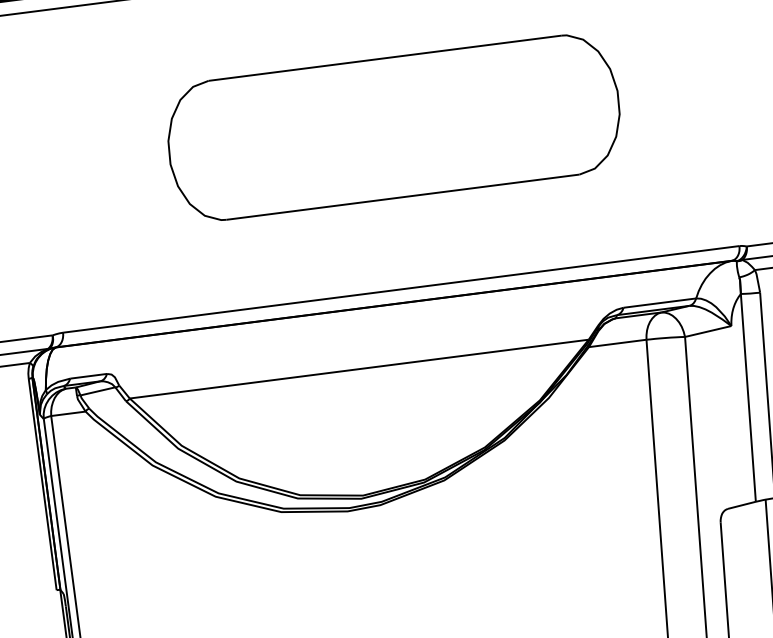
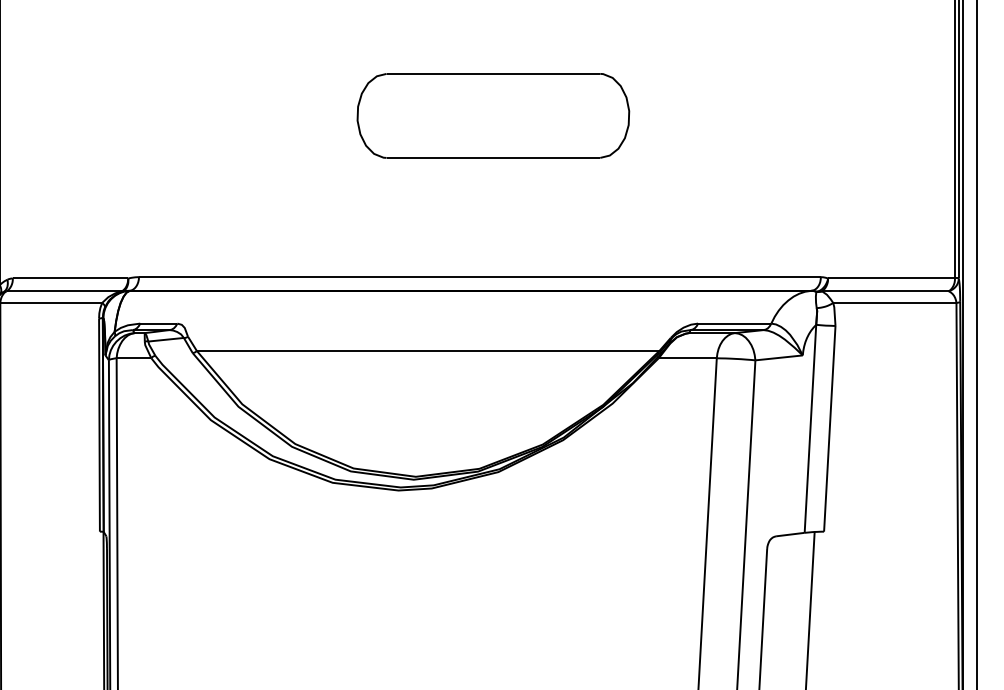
part: (394, 127) -> (493, 115), size x0.6

